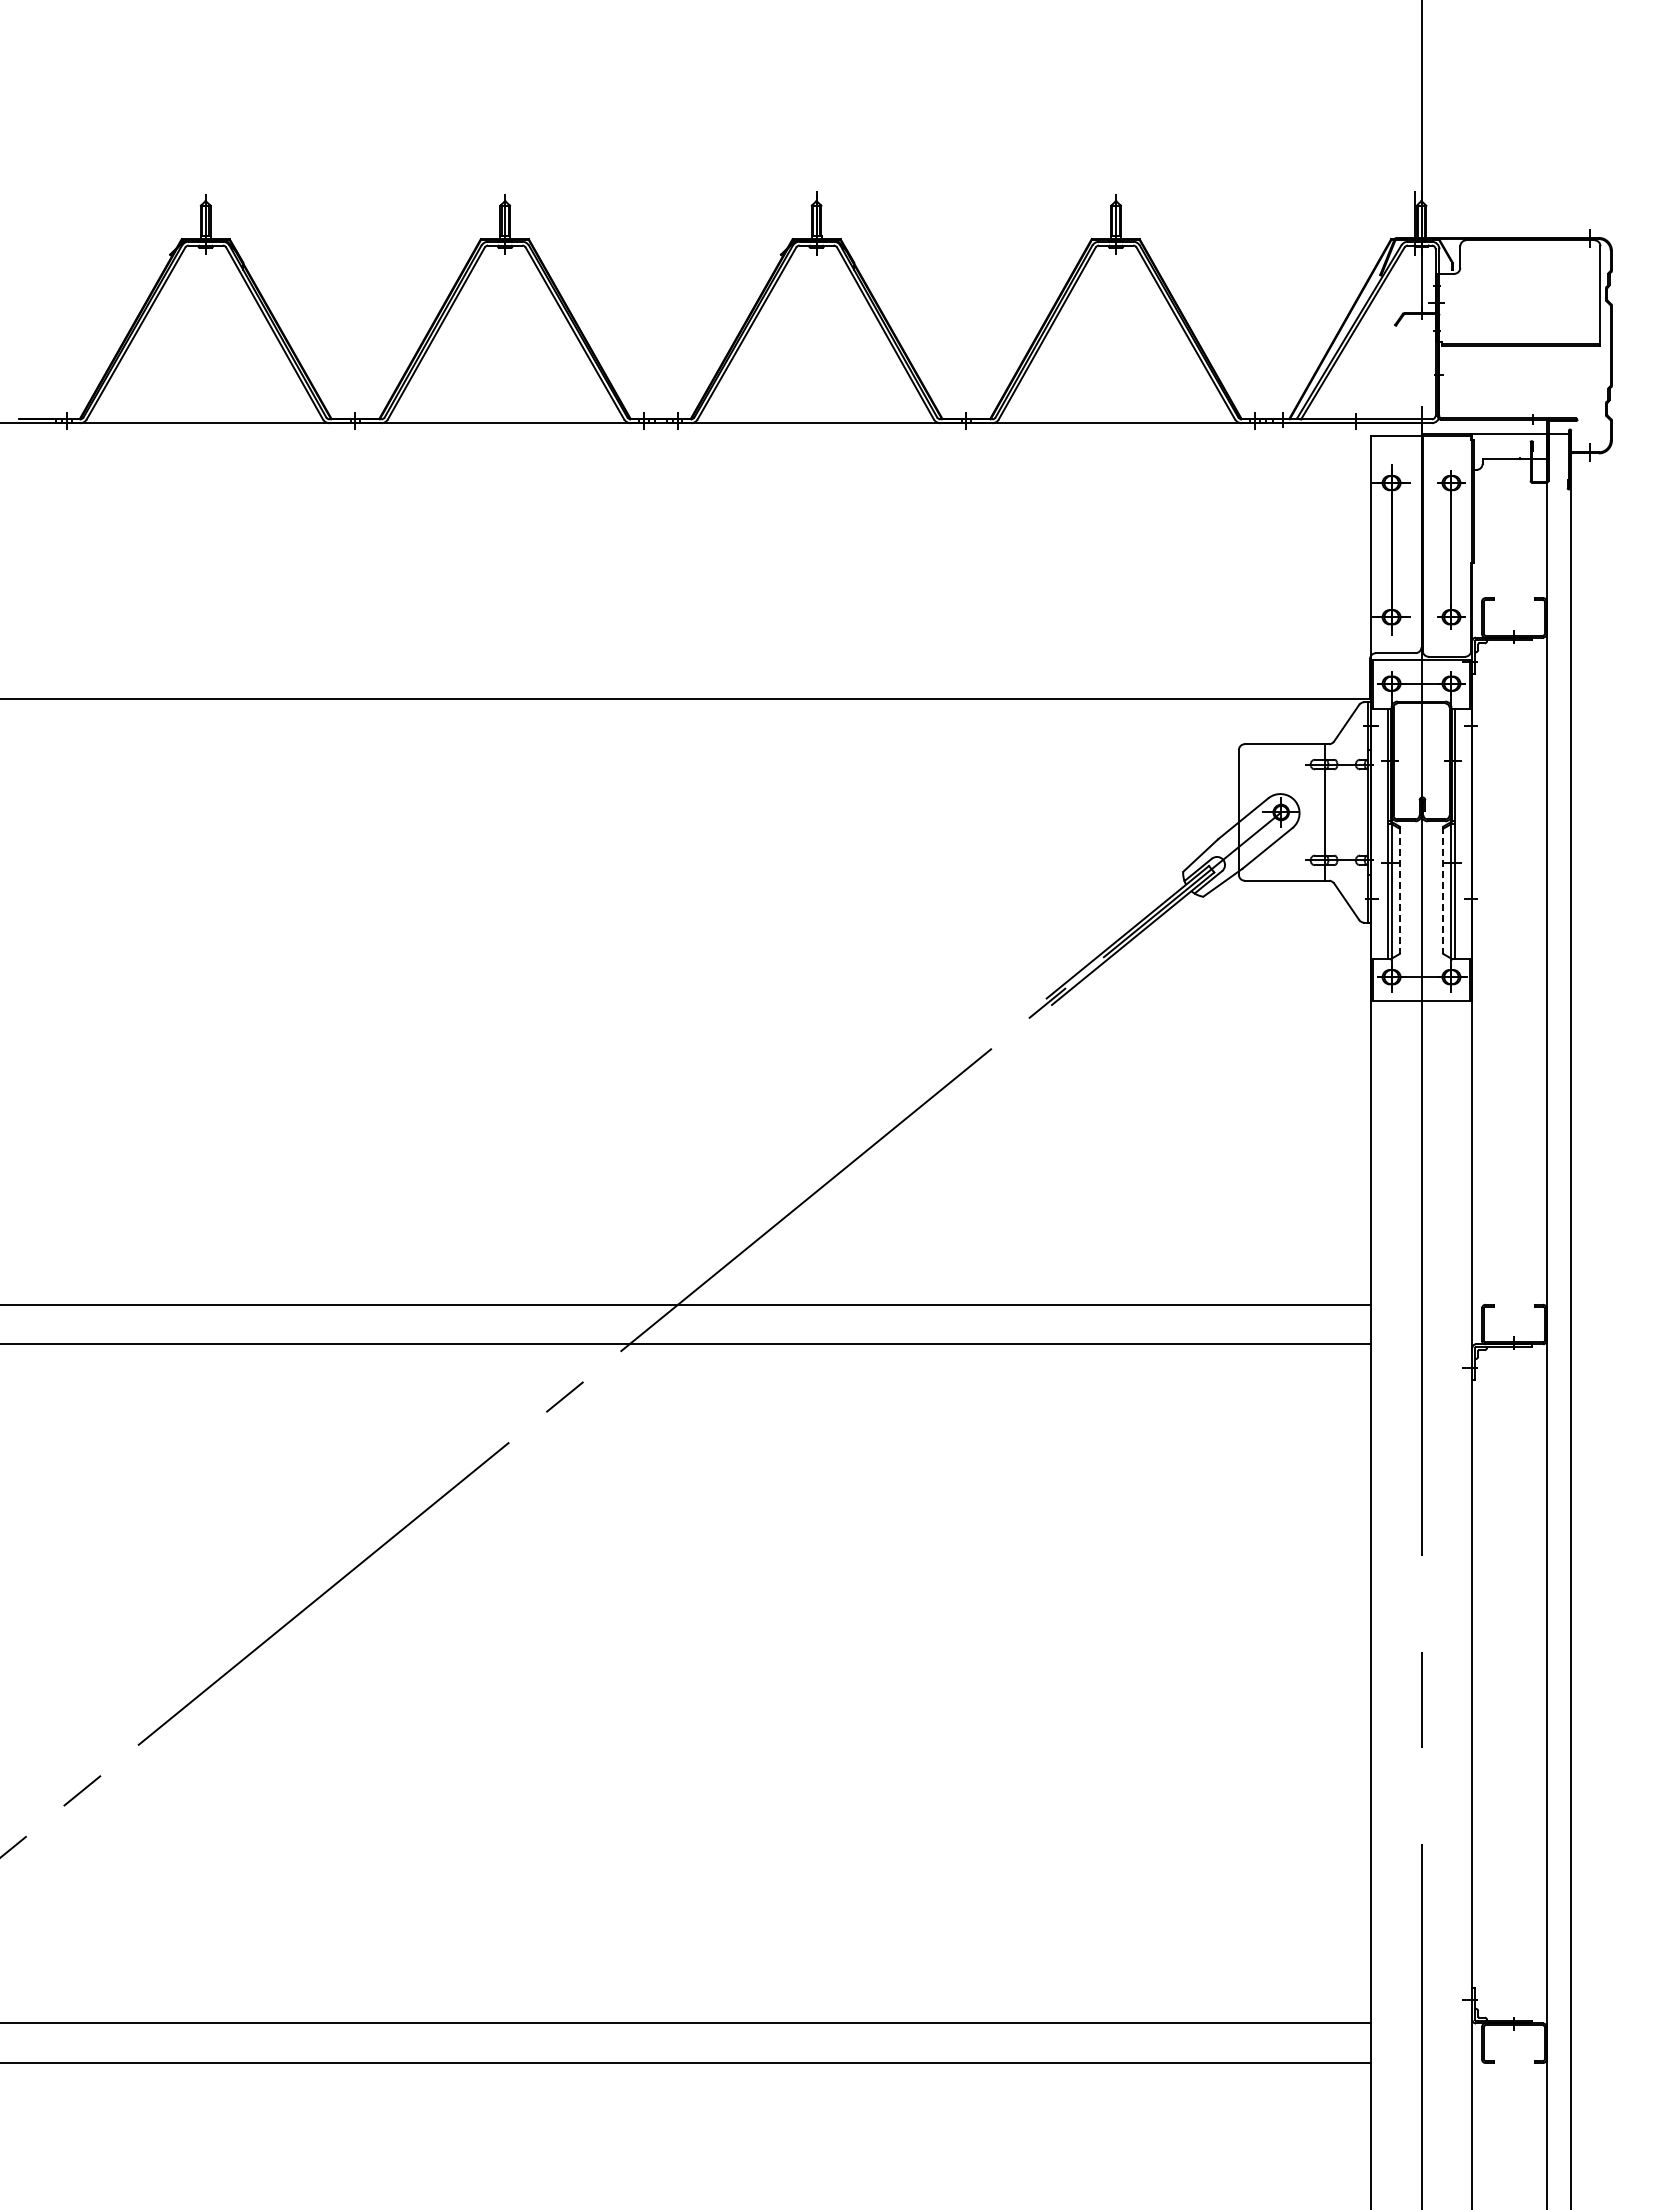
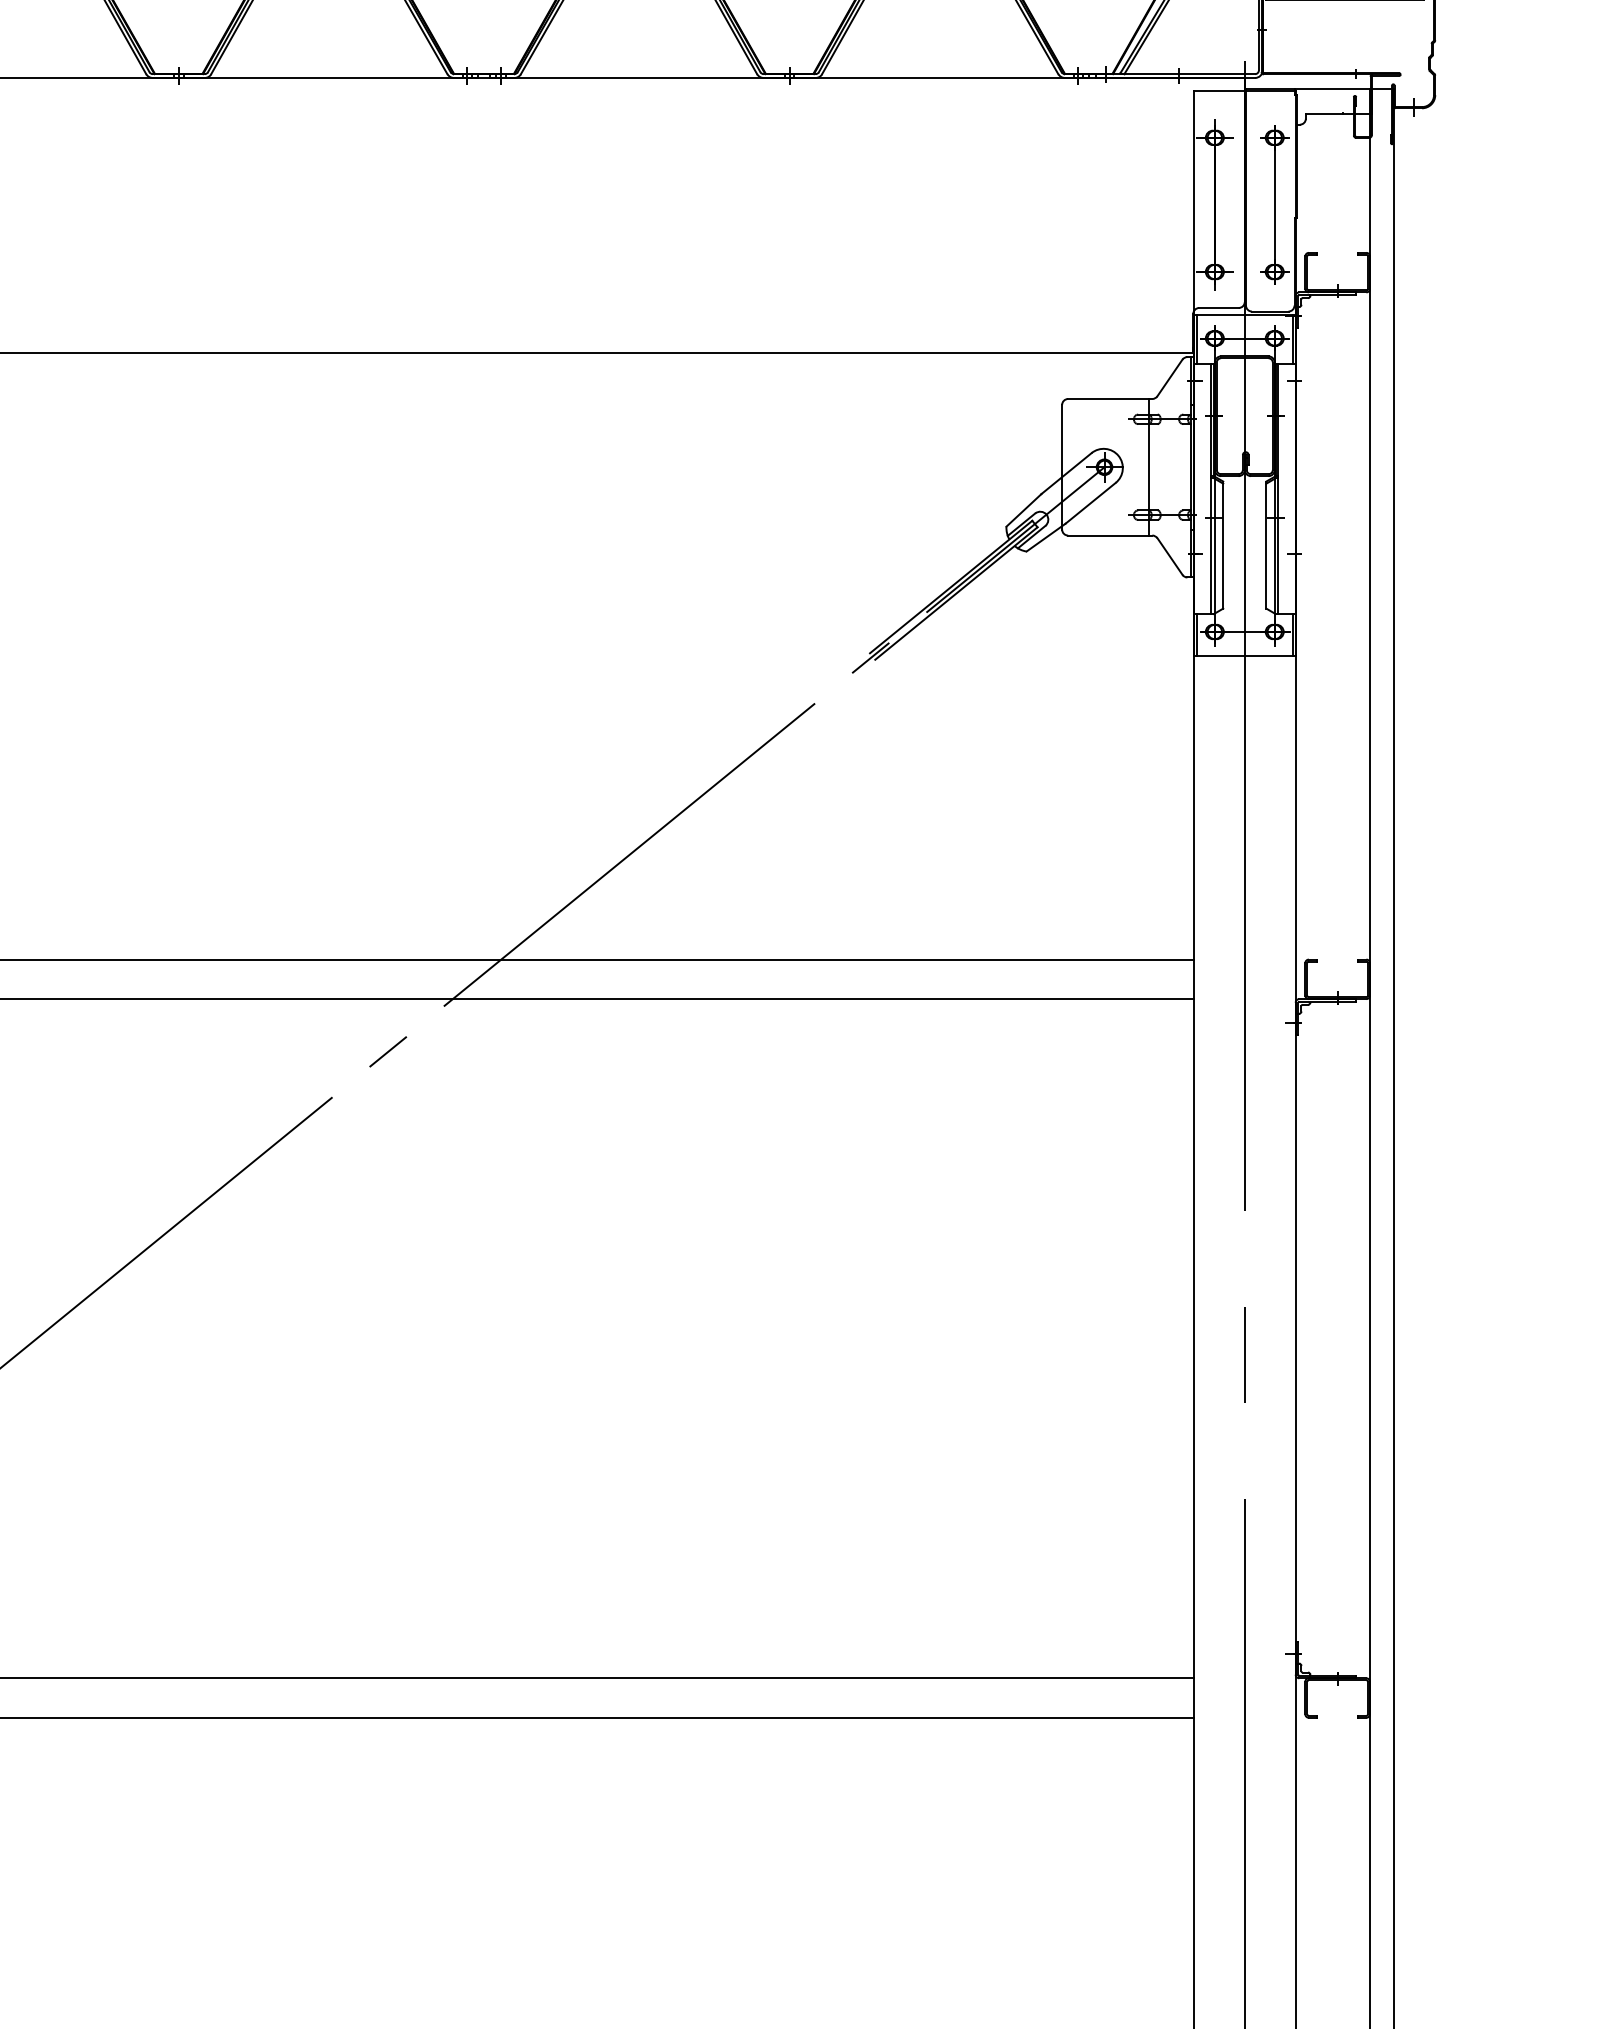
line: (1399, 890) -> (1222, 545), dashed -> solid
line: (1443, 890) -> (1266, 545), dashed -> solid

